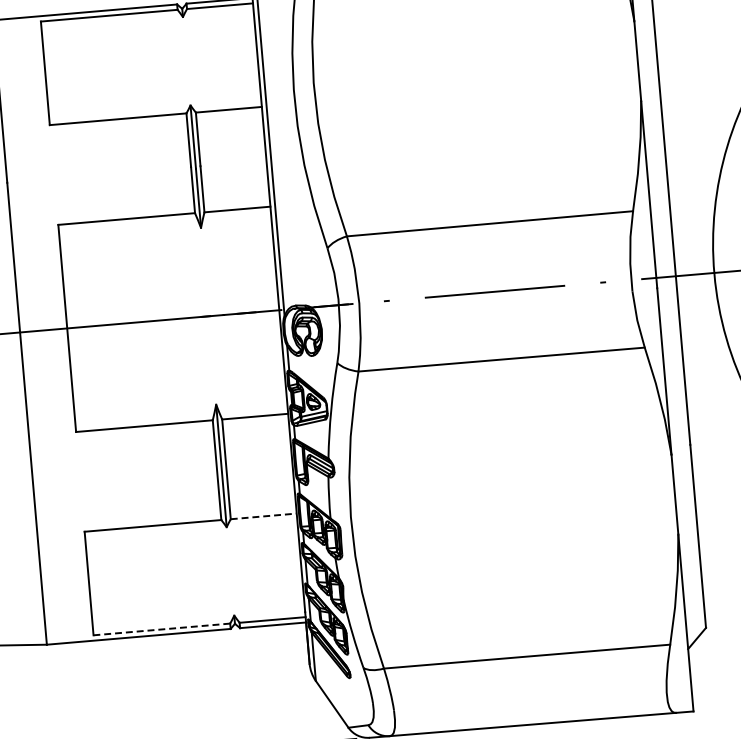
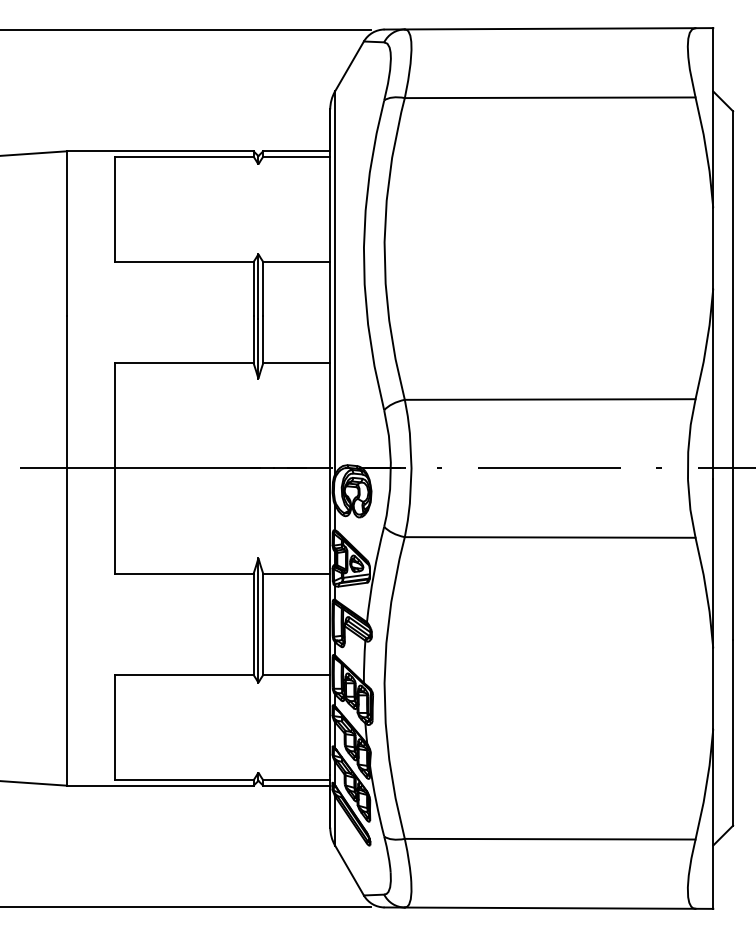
line: (263, 516) -> (296, 675), dashed -> solid
line: (161, 629) -> (183, 780), dashed -> solid

